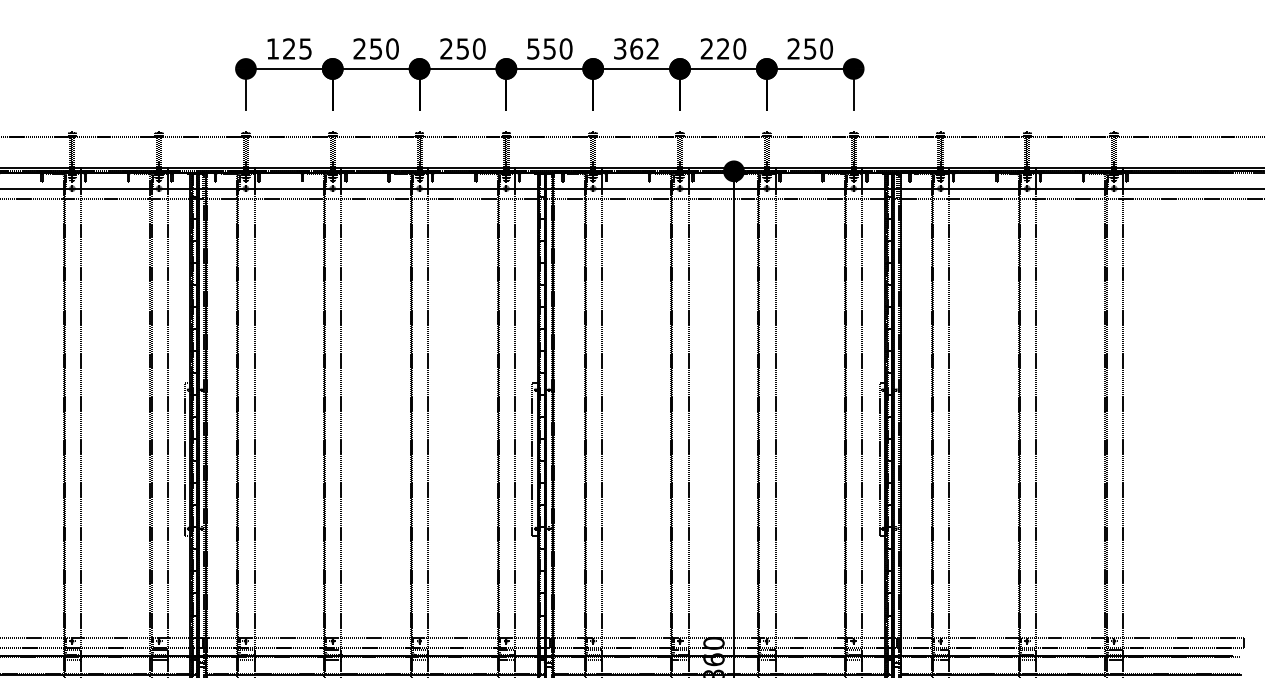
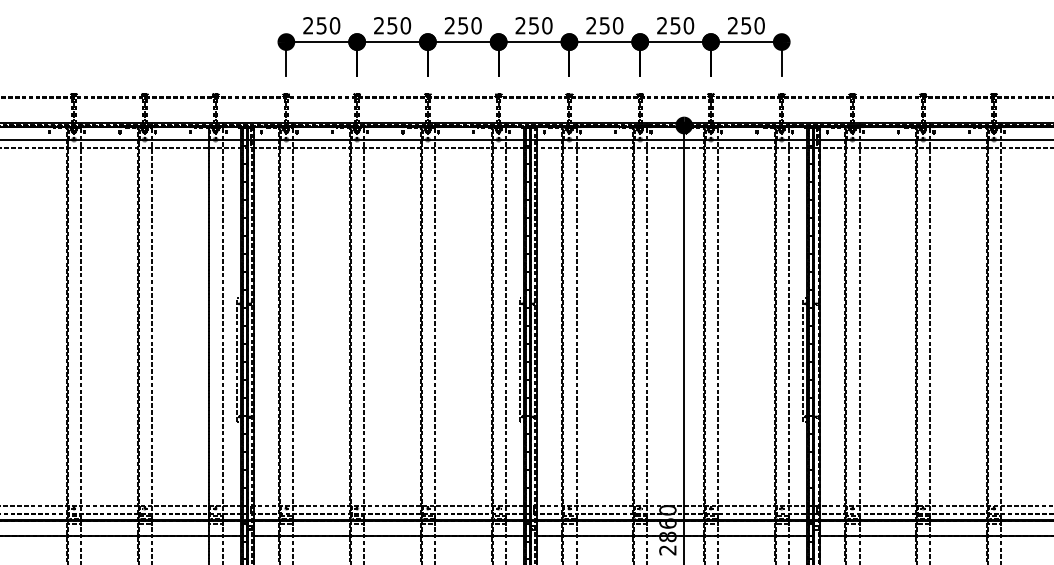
text: (289, 48) -> (321, 25), 125 -> 250
text: (533, 48) -> (520, 25), 550 -> 250
text: (636, 48) -> (604, 25), 362 -> 250
text: (723, 48) -> (675, 25), 220 -> 250

